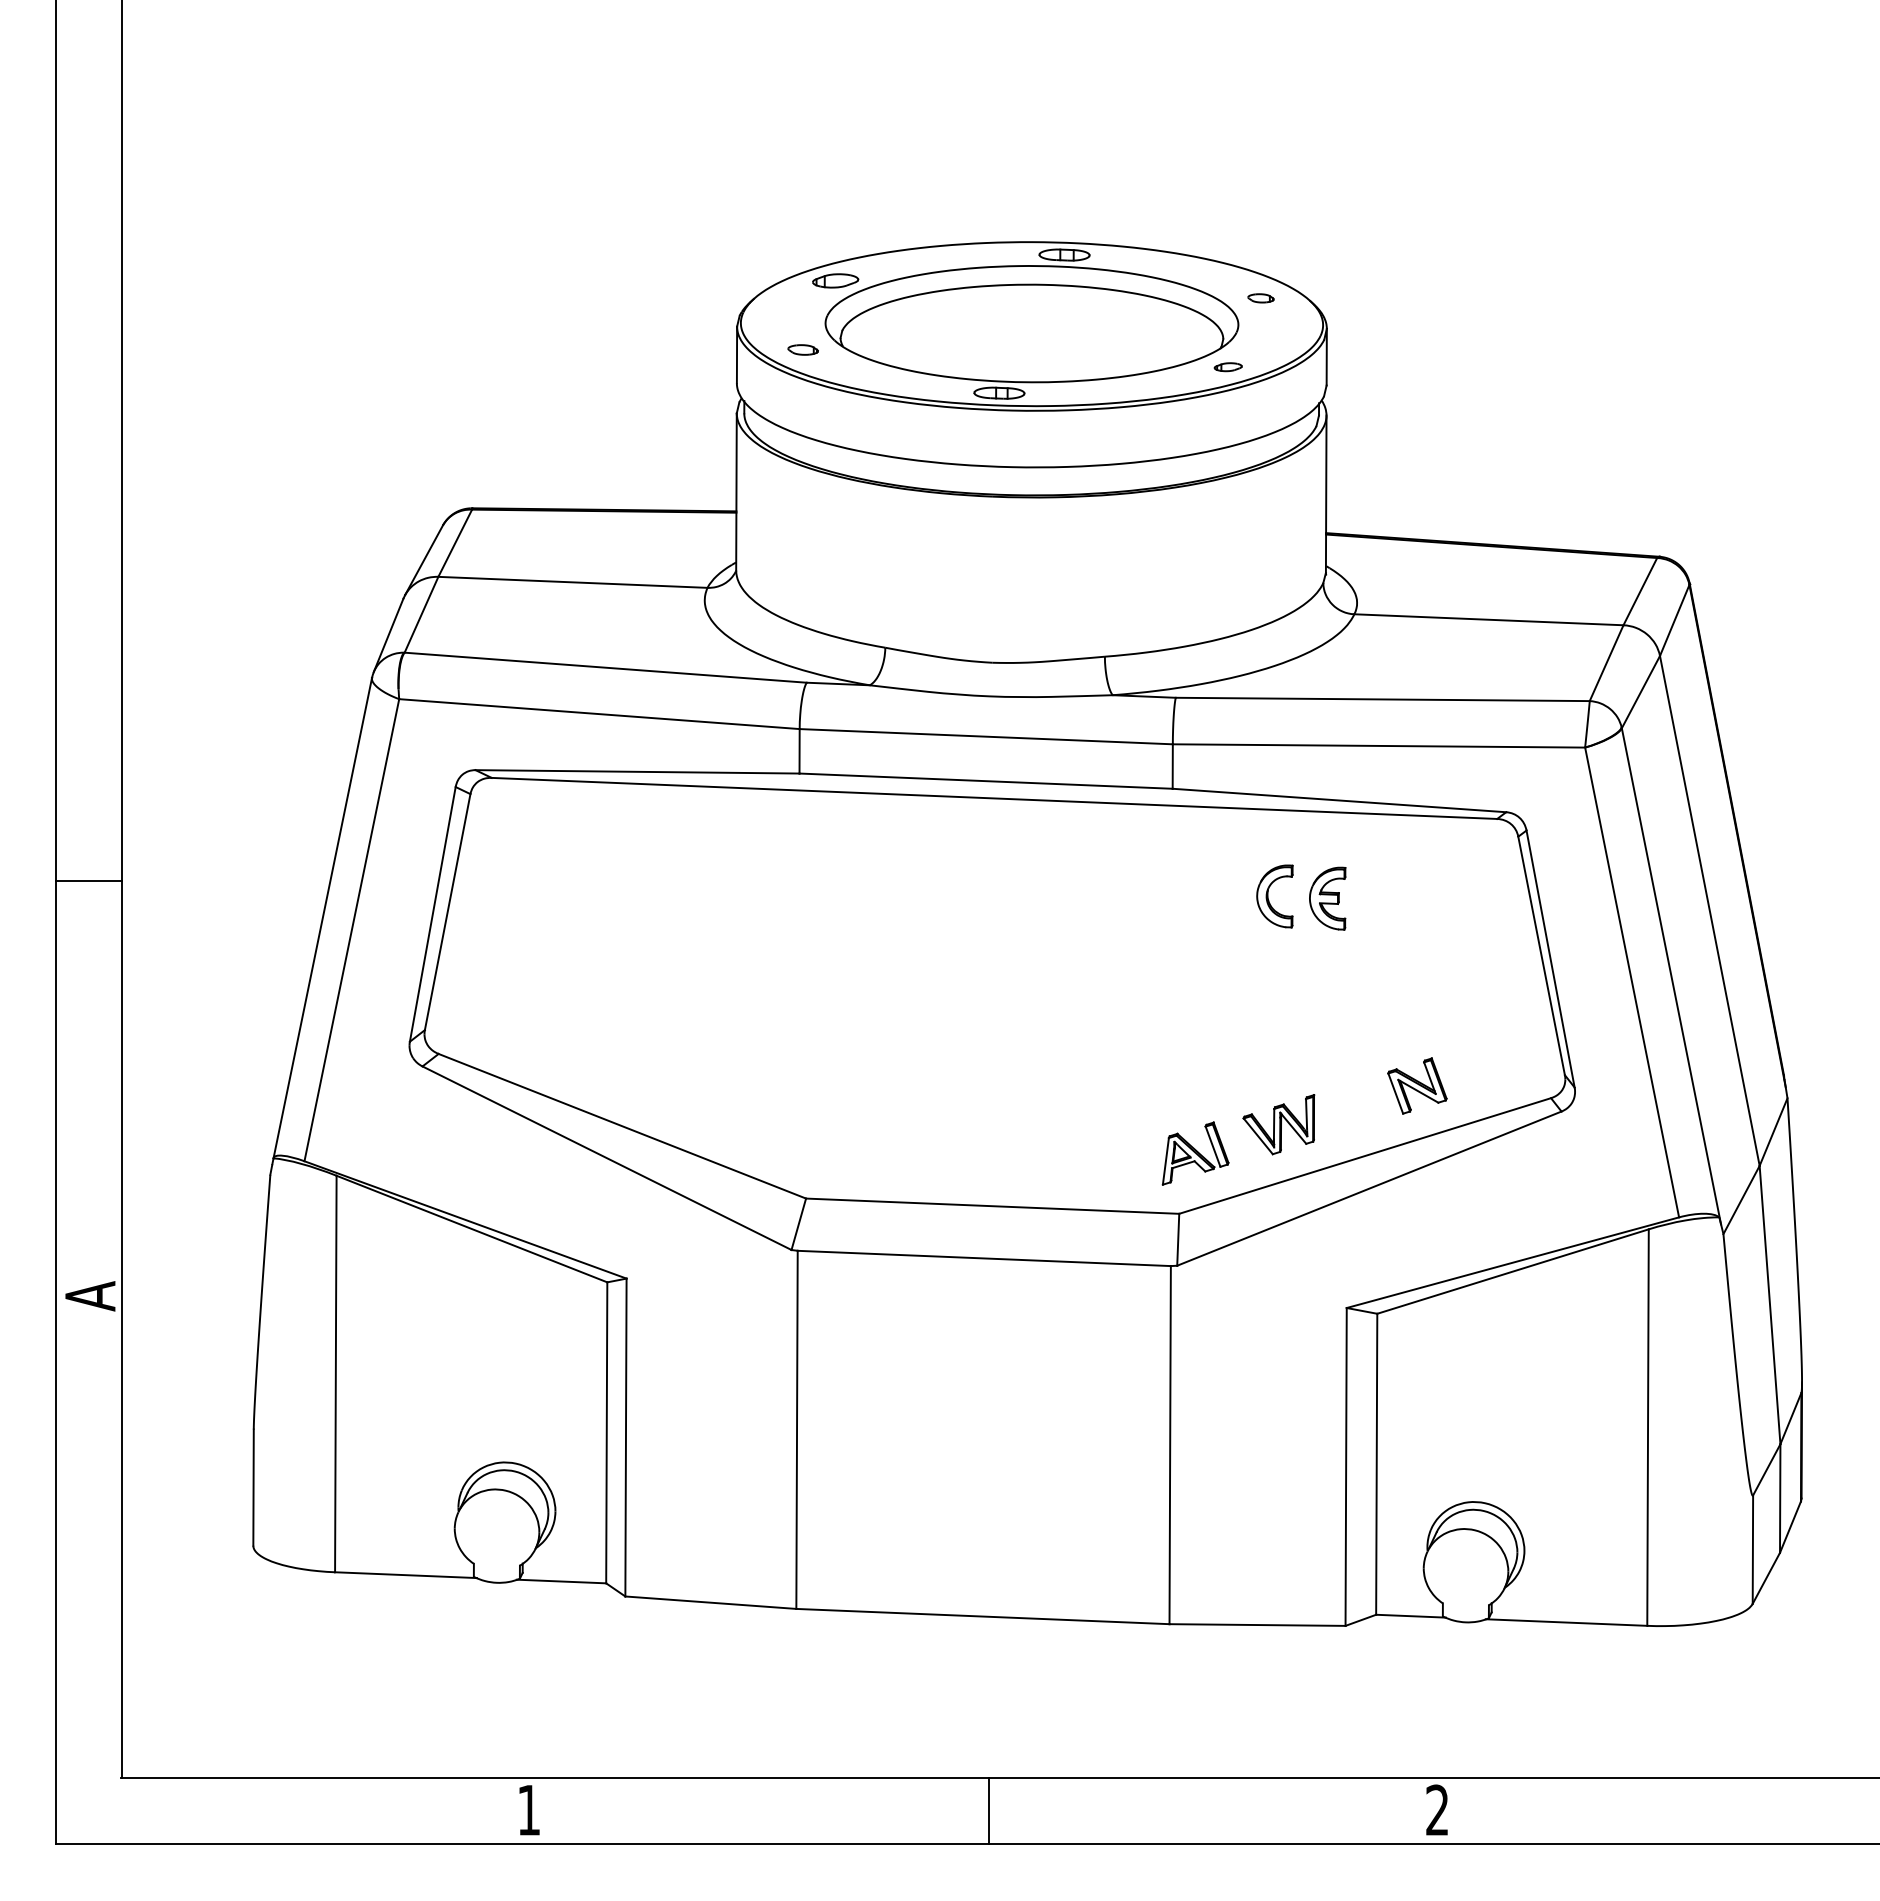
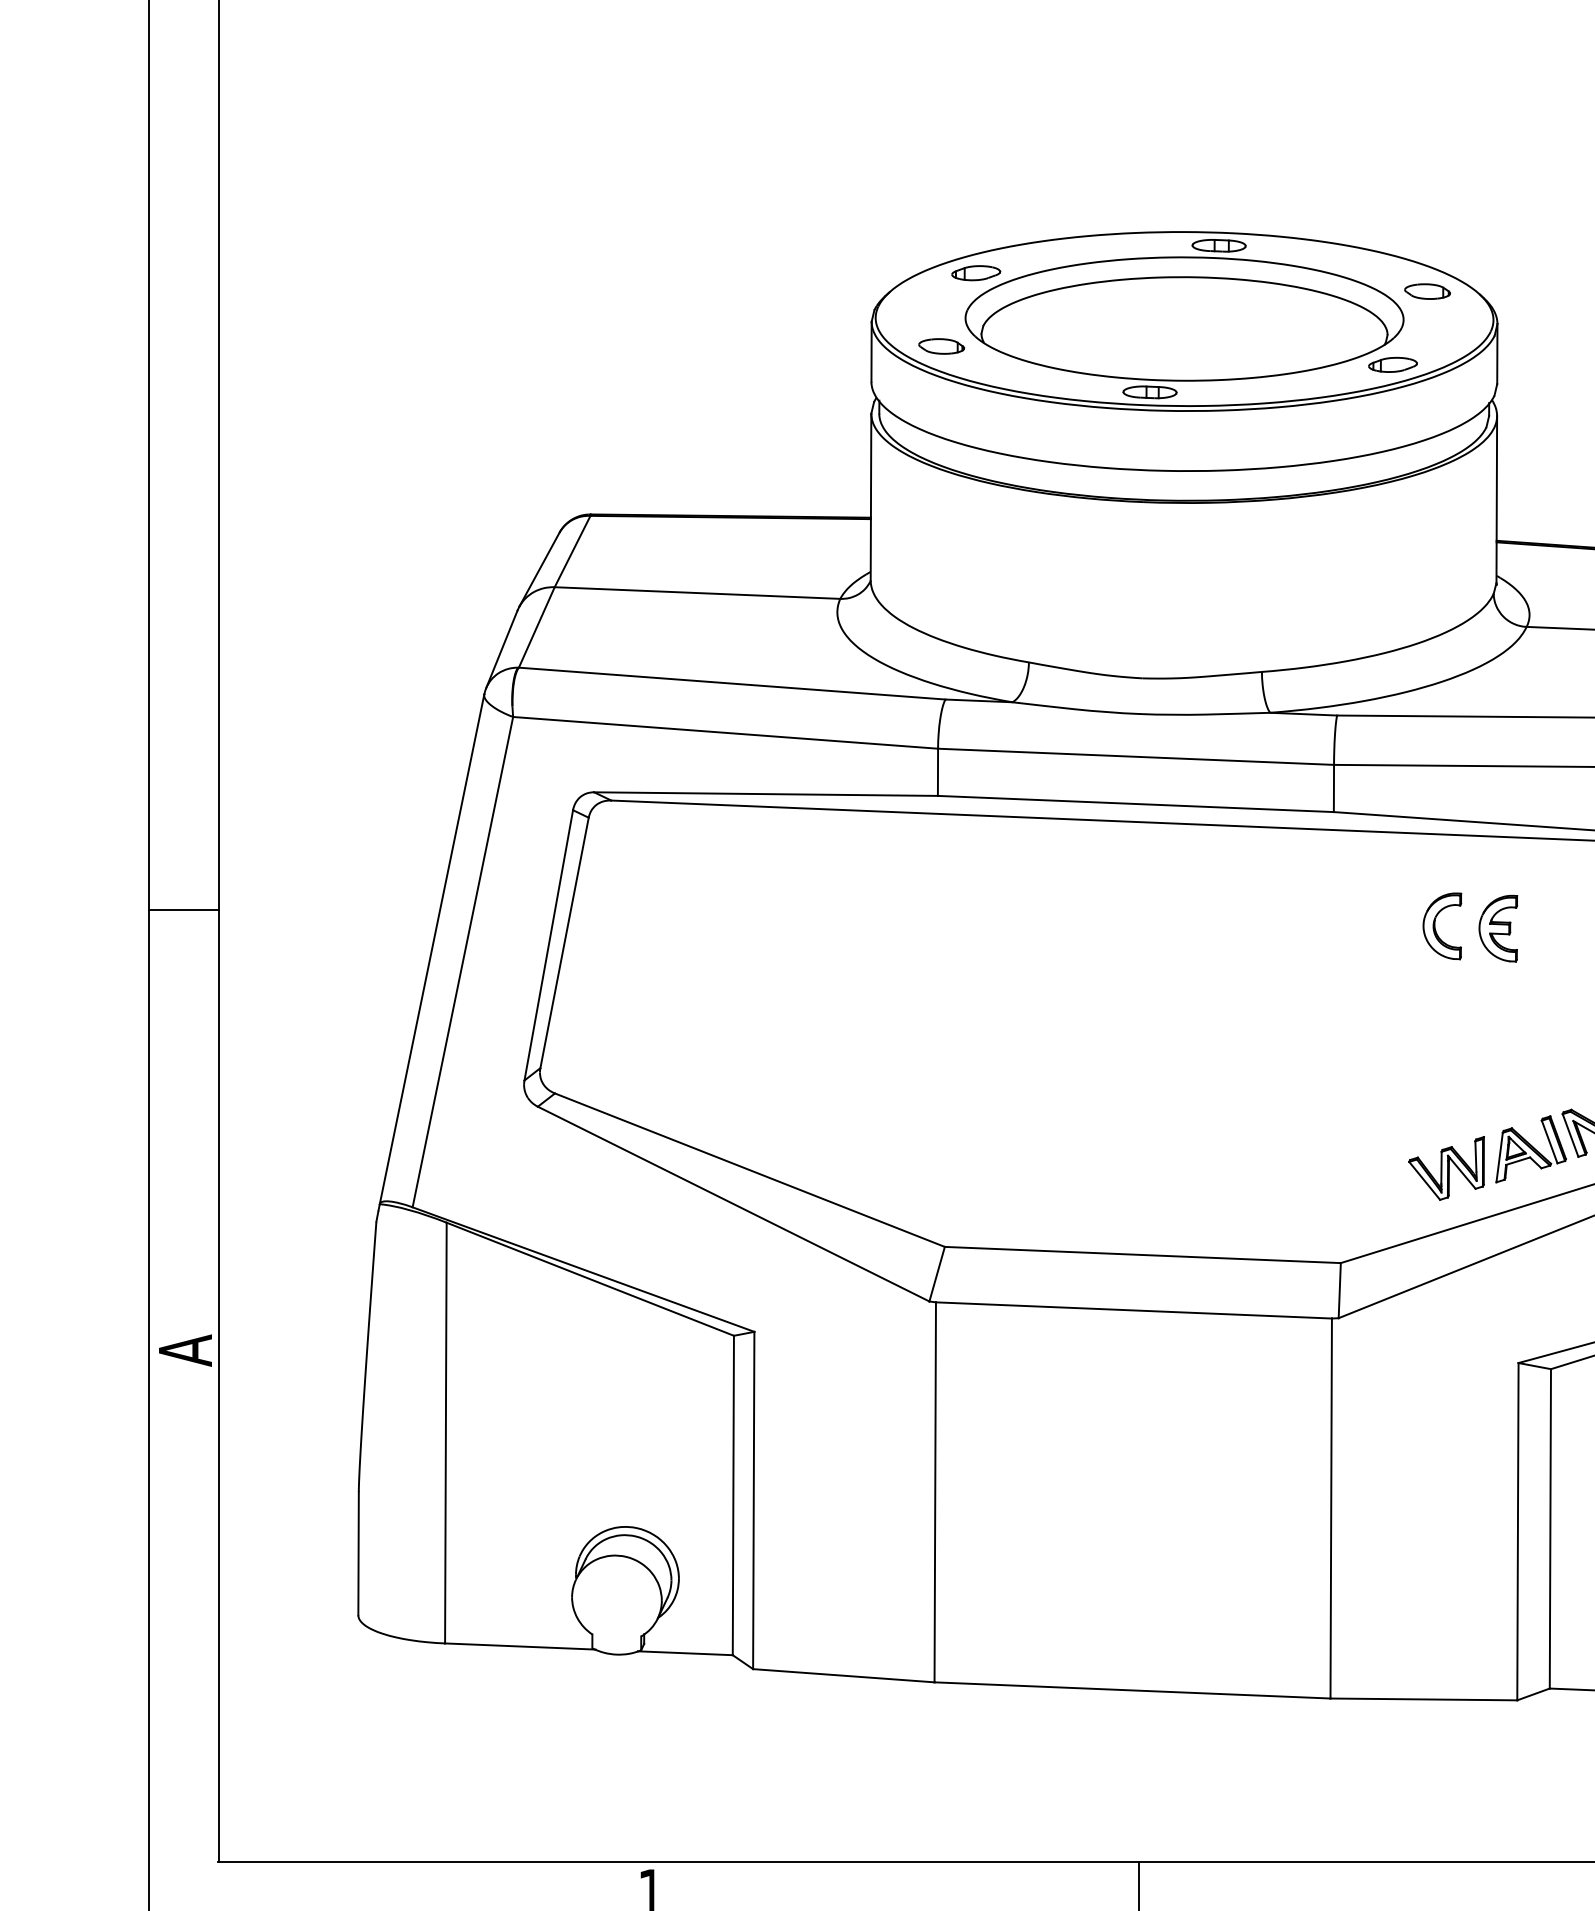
part: (1260, 298) -> (1427, 291), size x1.67
part: (803, 349) -> (942, 345), size x1.43
part: (1227, 366) -> (1392, 364), size x1.67
part: (1195, 1153) -> (1531, 1149), moved

